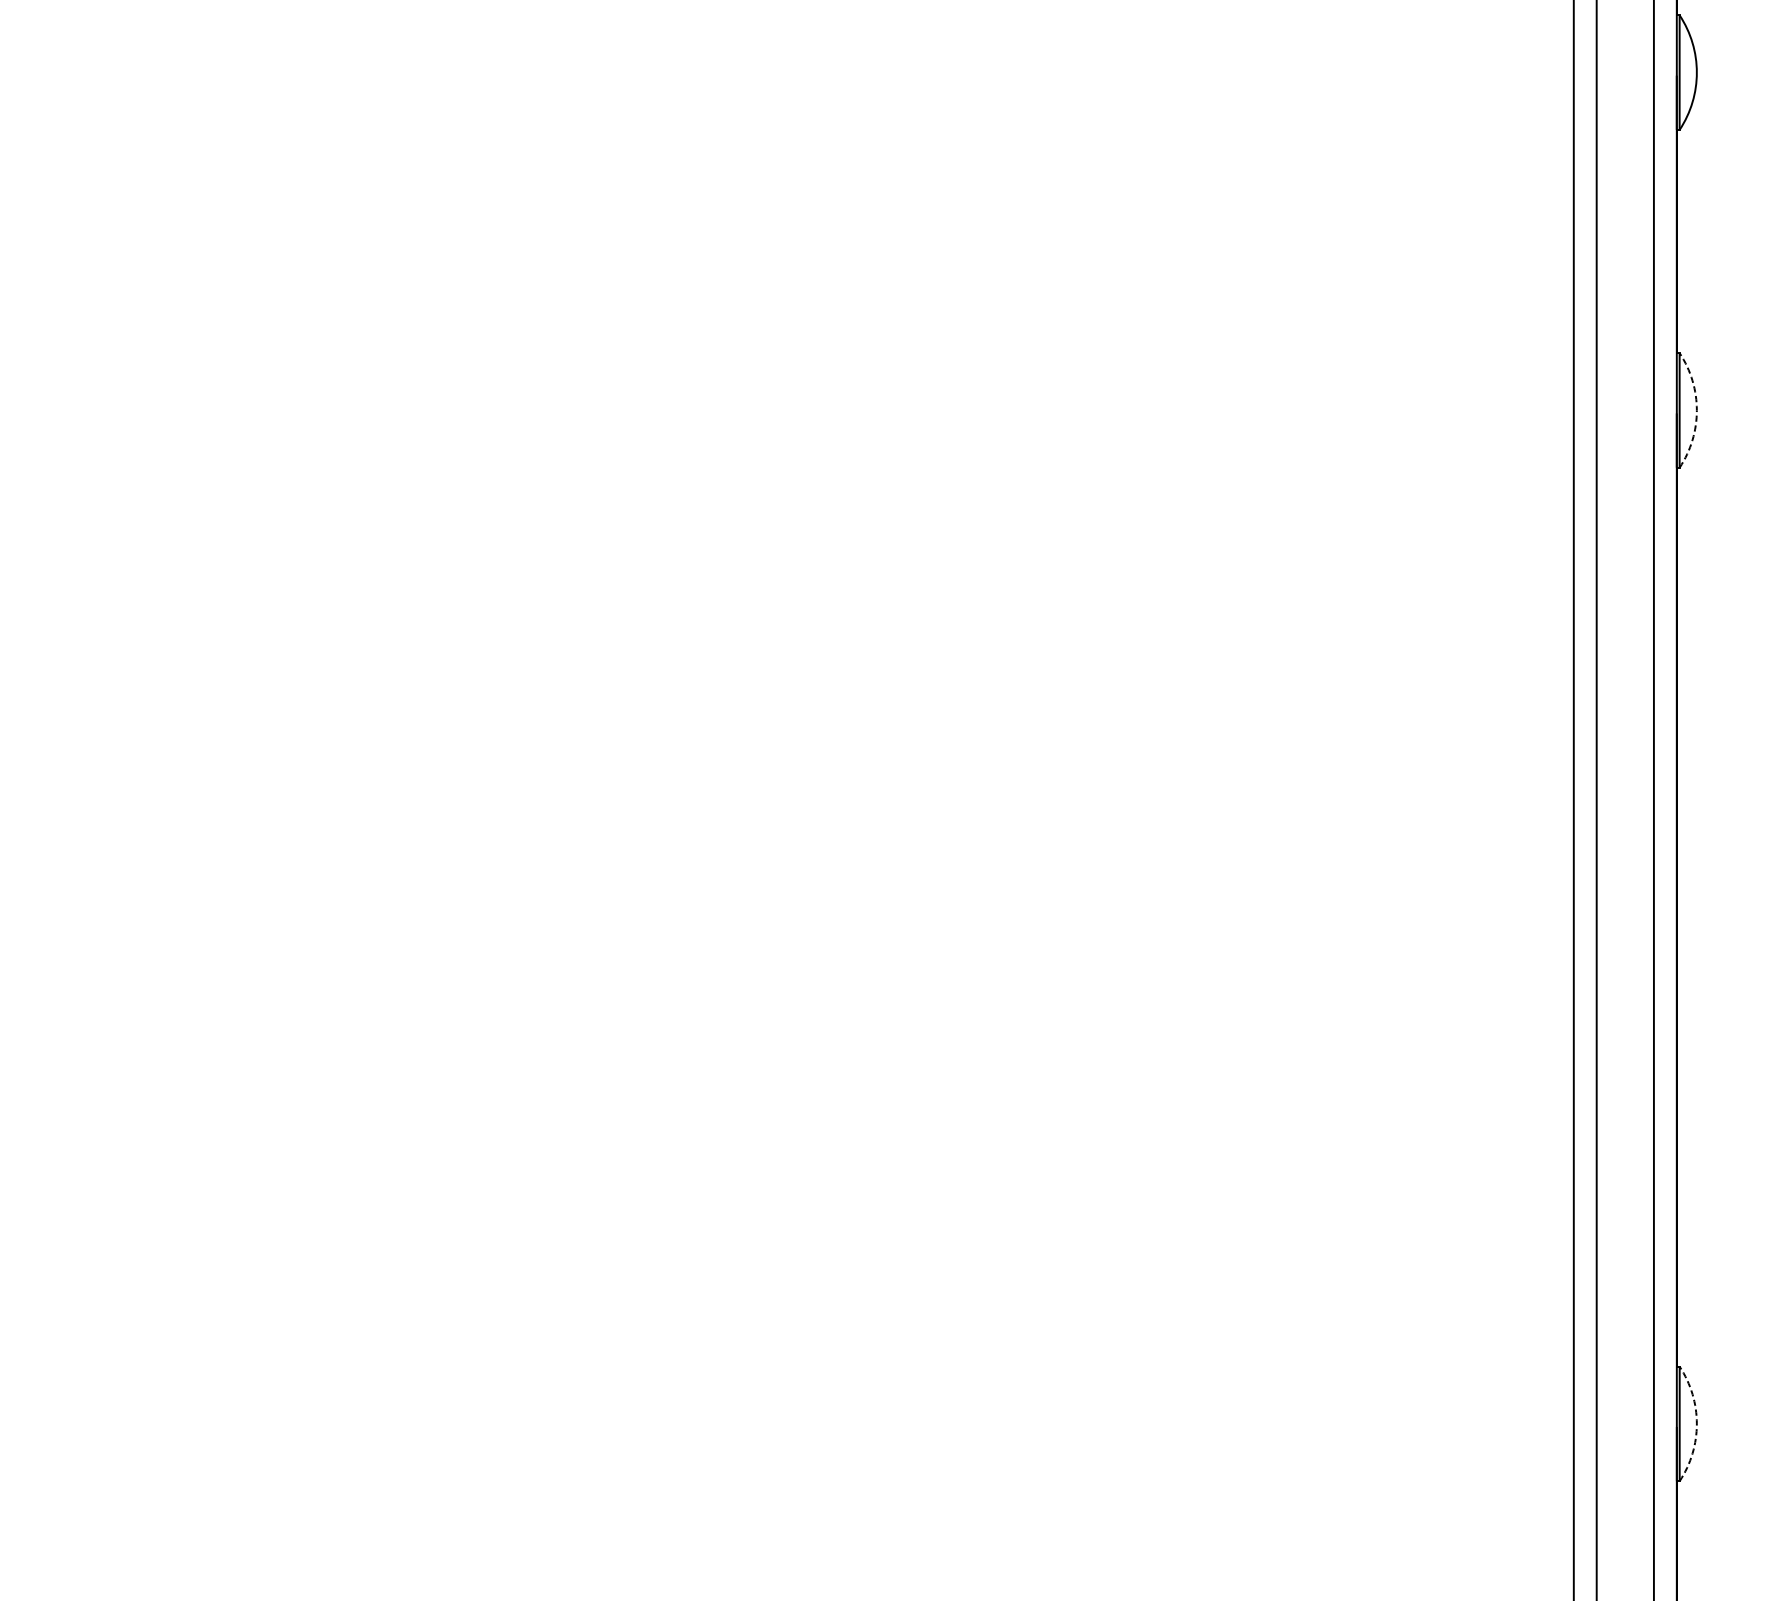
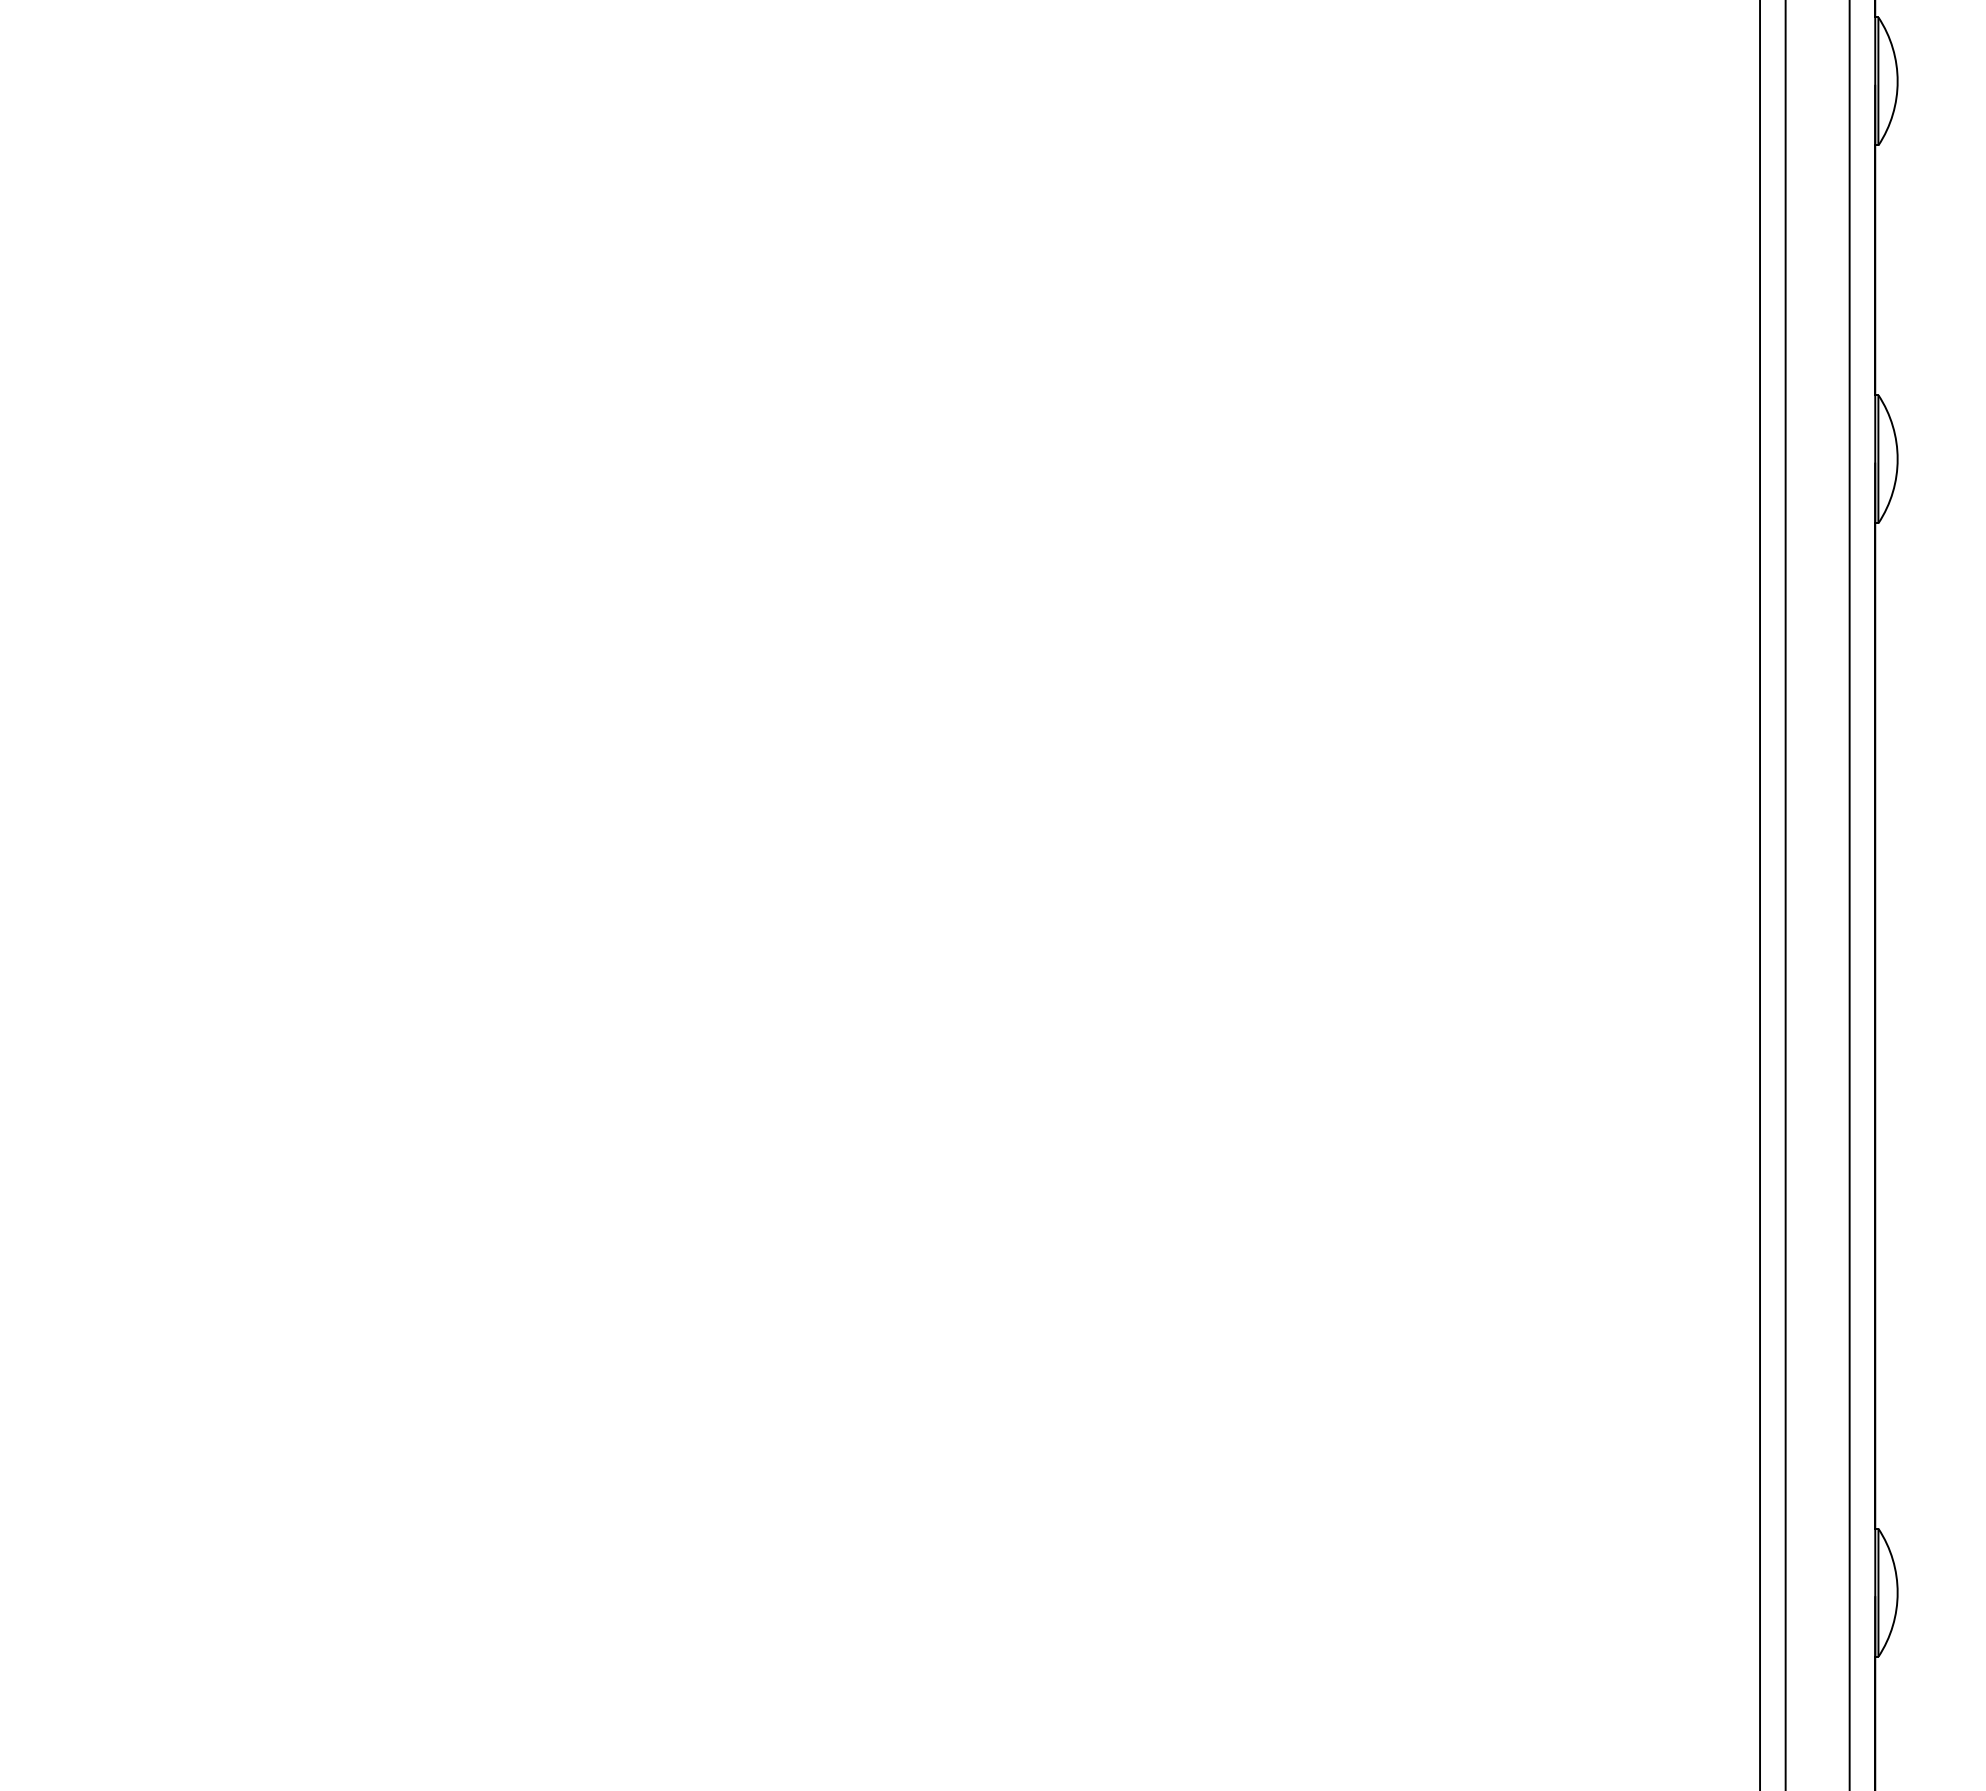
arc: (1696, 410) -> (1897, 459), dashed -> solid
arc: (1696, 1423) -> (1897, 1592), dashed -> solid

